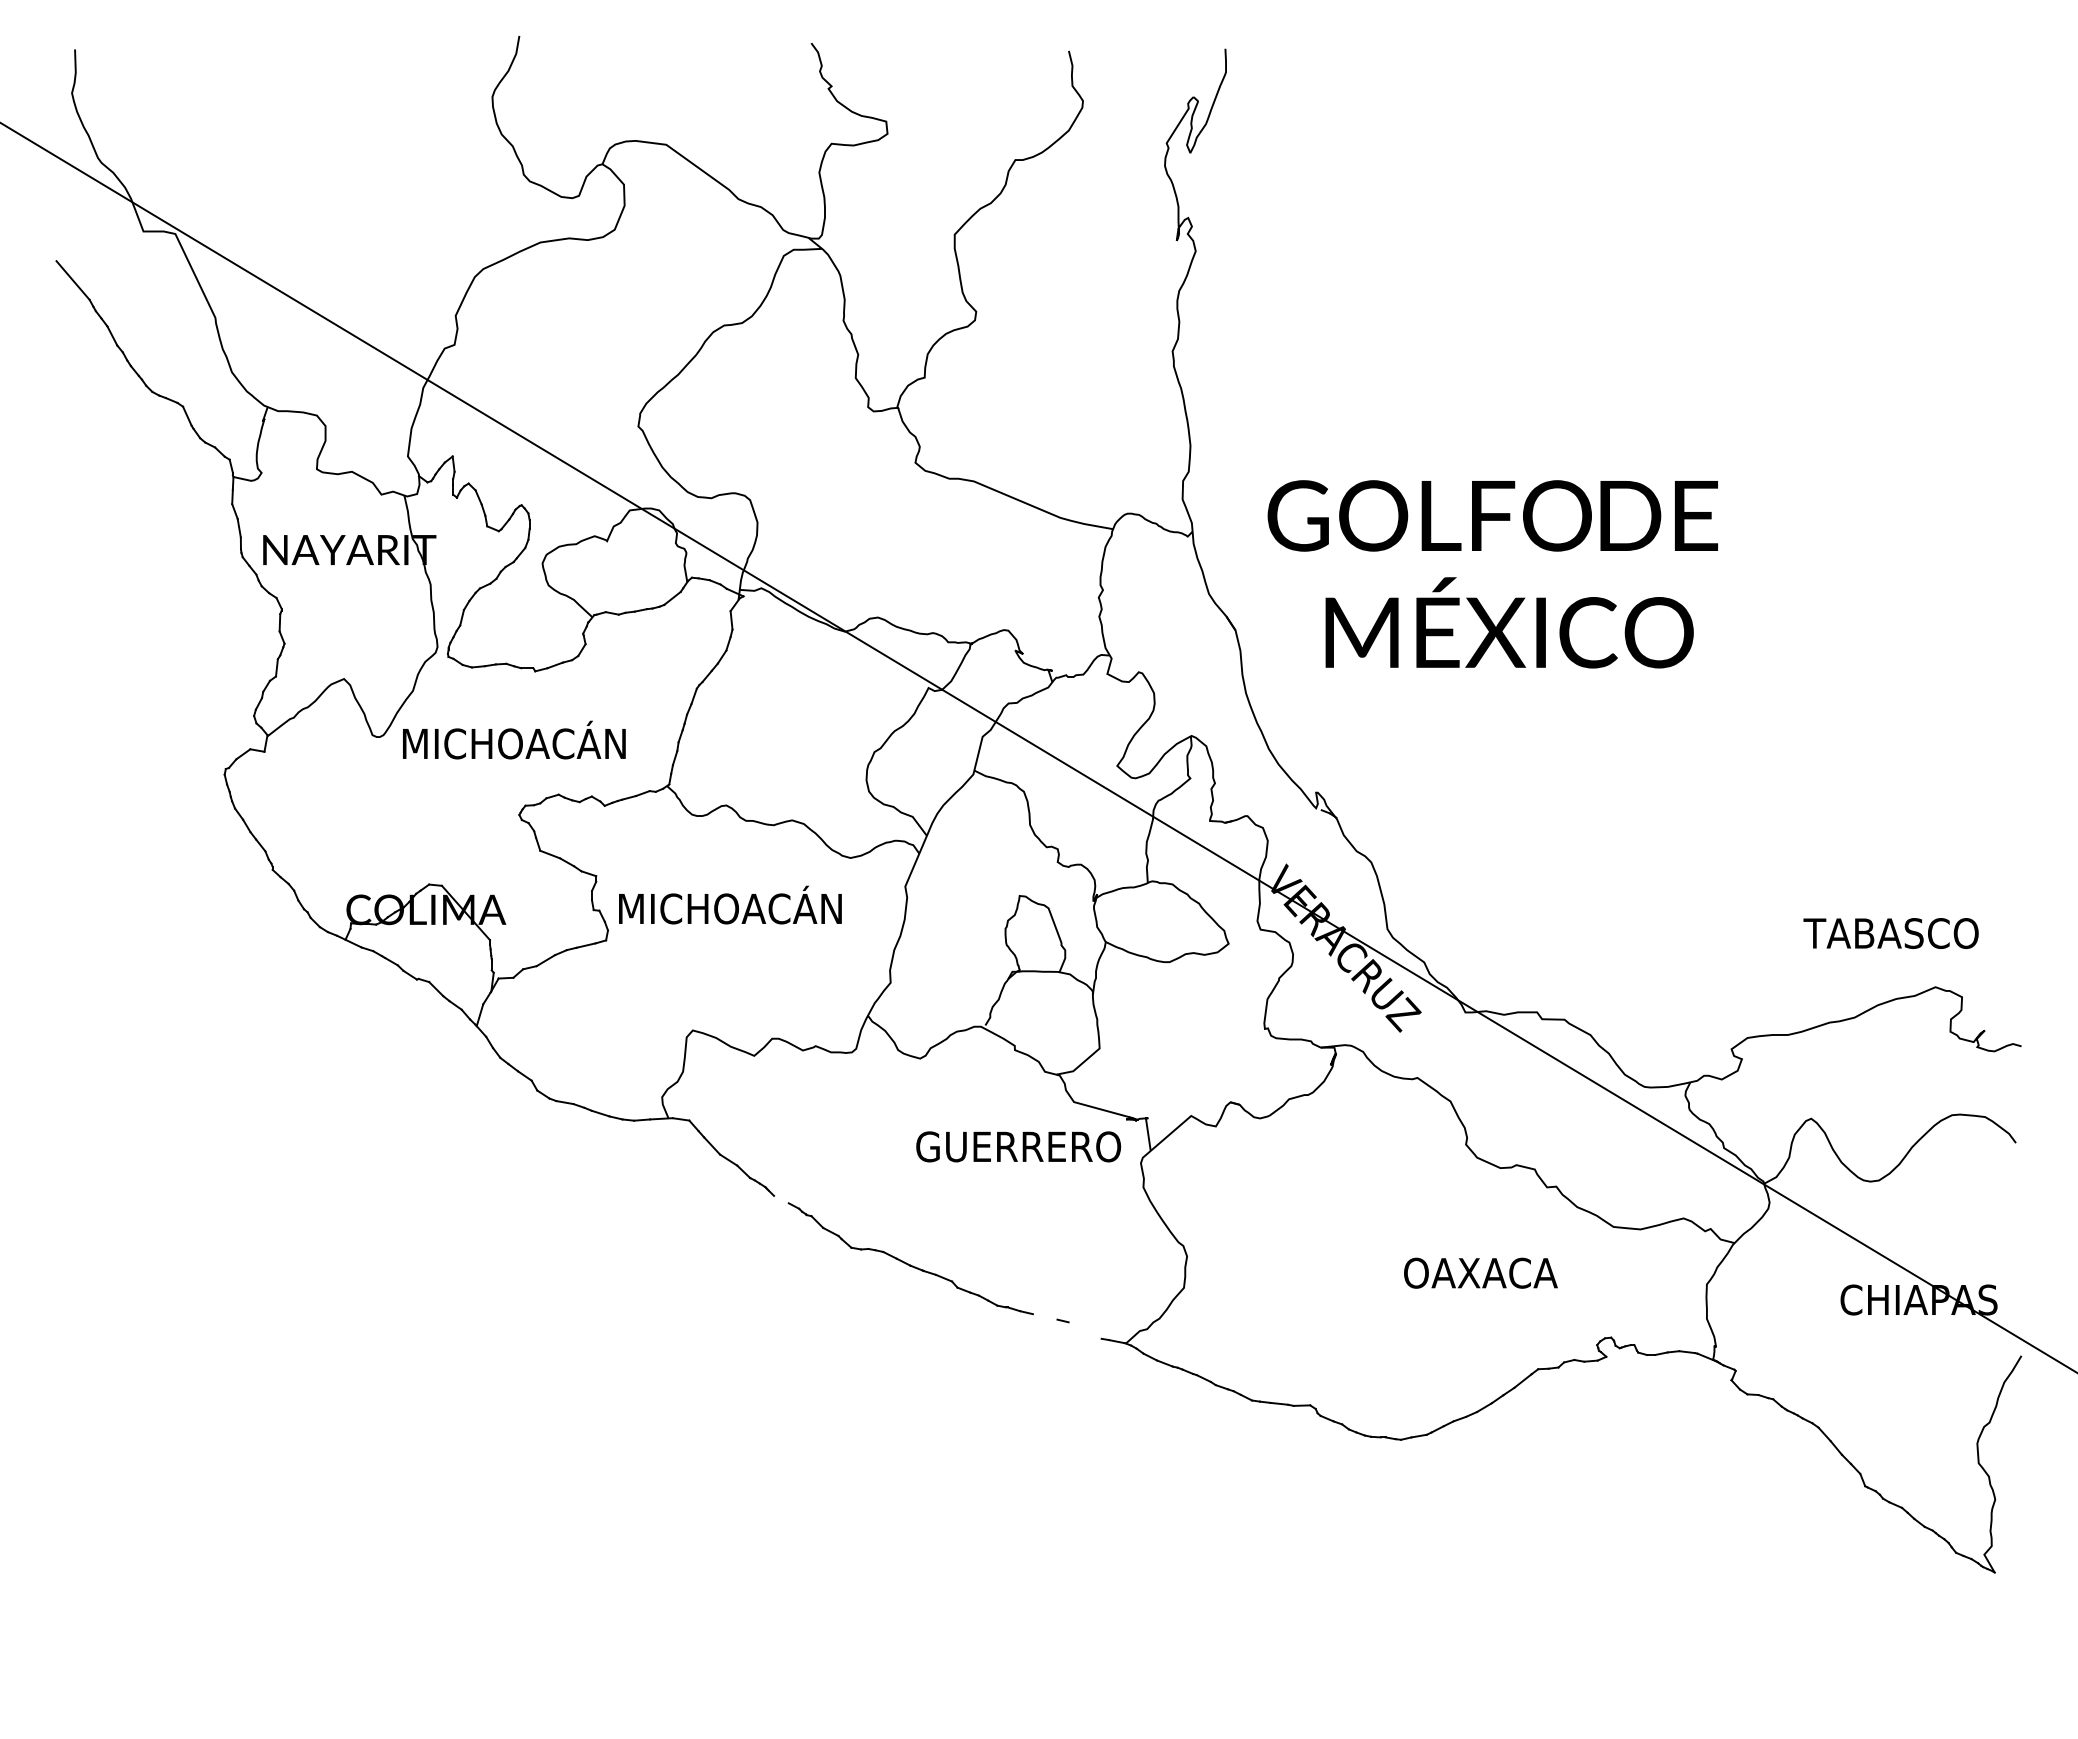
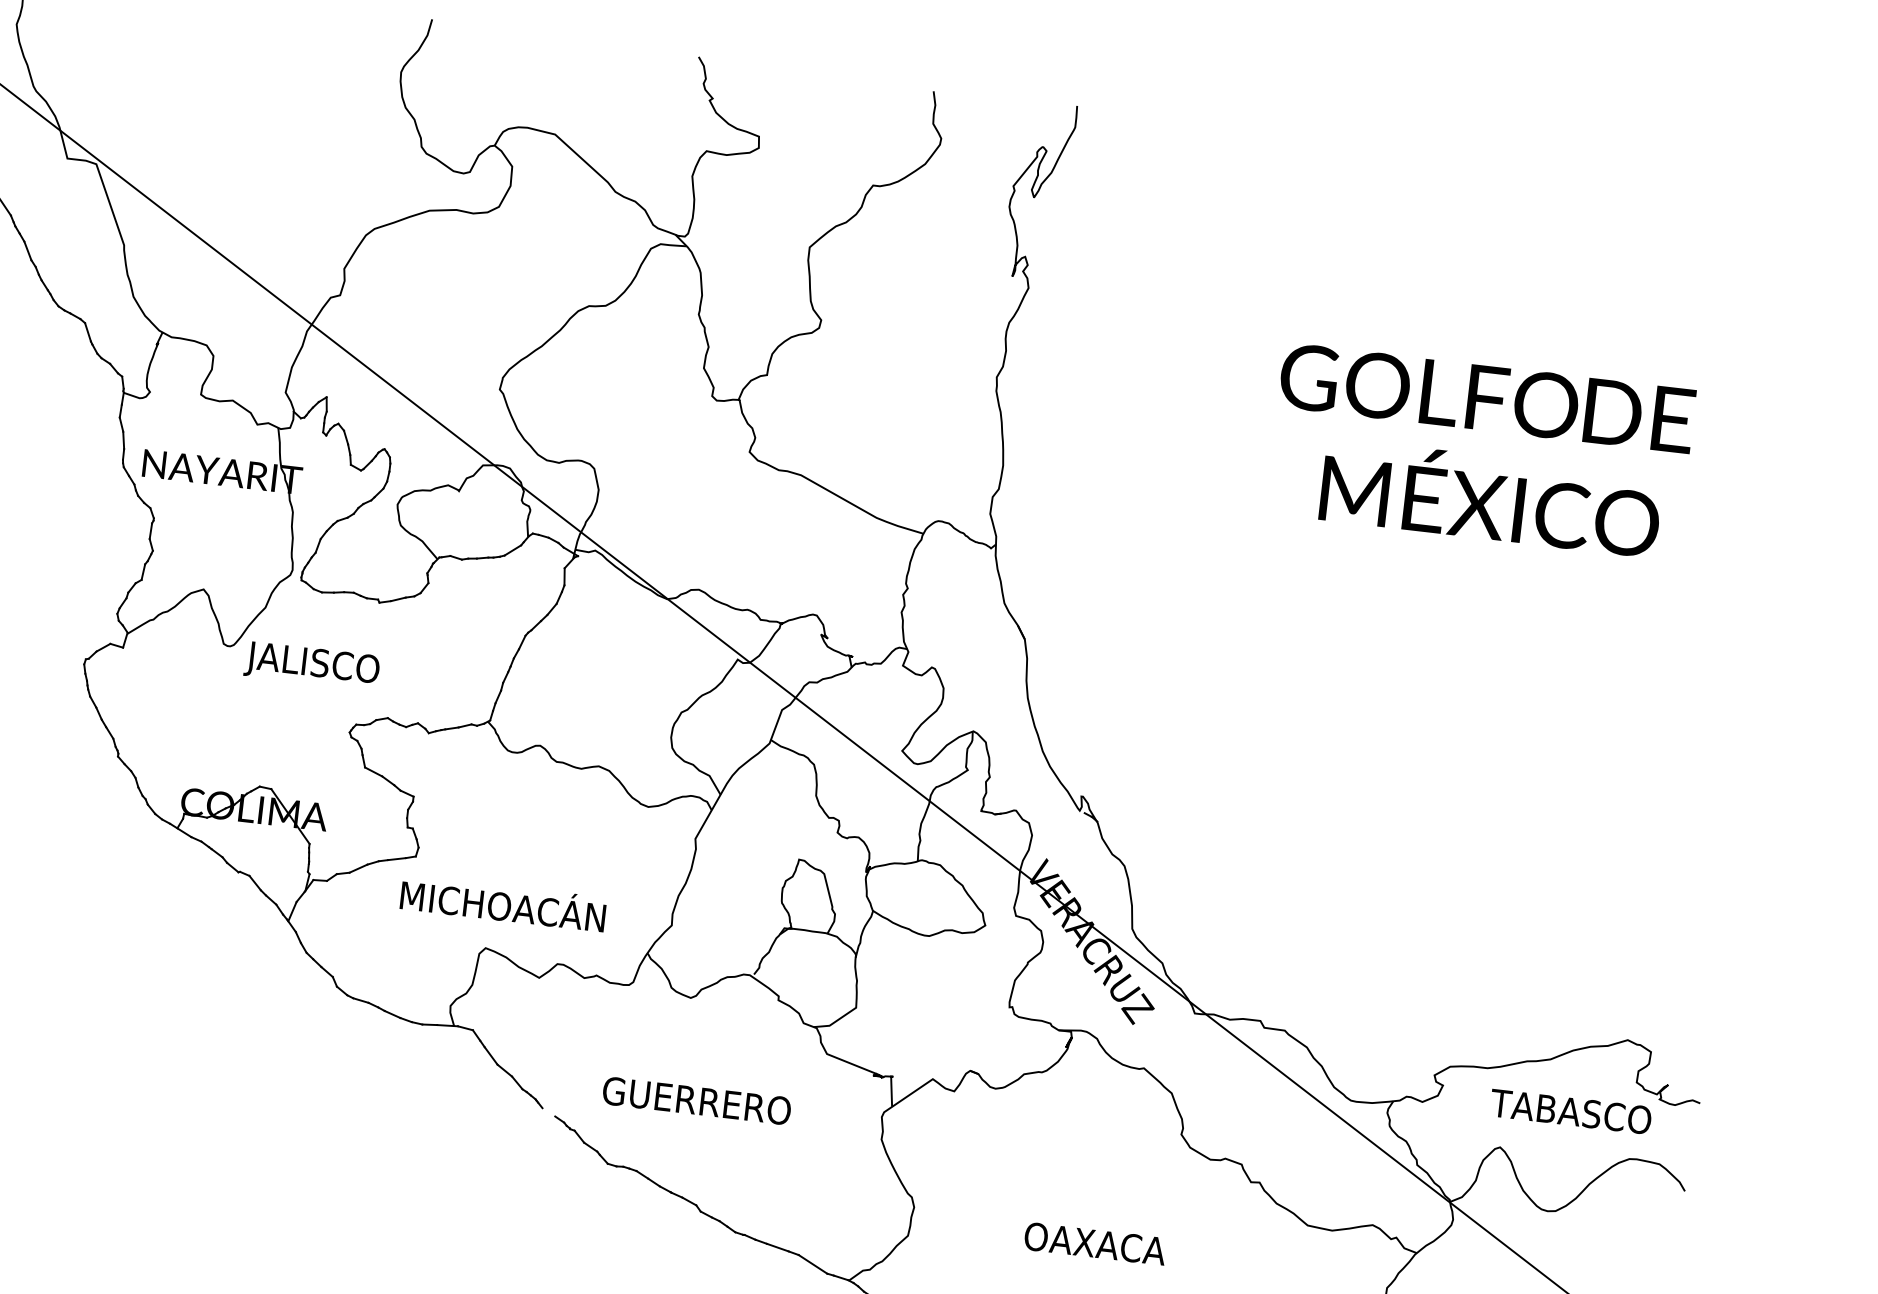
text: (1492, 574) -> (1480, 451), moved
text: (511, 743) -> (350, 666), MICHOACÁN -> JALISCO
text: (730, 904) -> (503, 902), moved
text: (1890, 933) -> (1570, 1111), moved
text: (1018, 1146) -> (696, 1100), moved
text: (1480, 1272) -> (1095, 1243), moved
line: (1044, 1316) -> (777, 1247), added
line: (1084, 1330) -> (812, 1264), added

